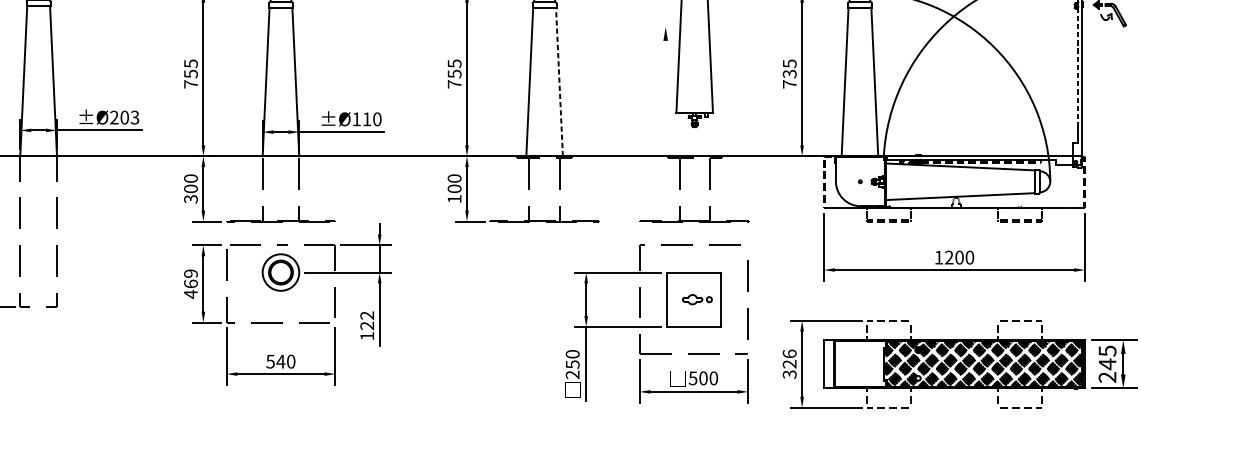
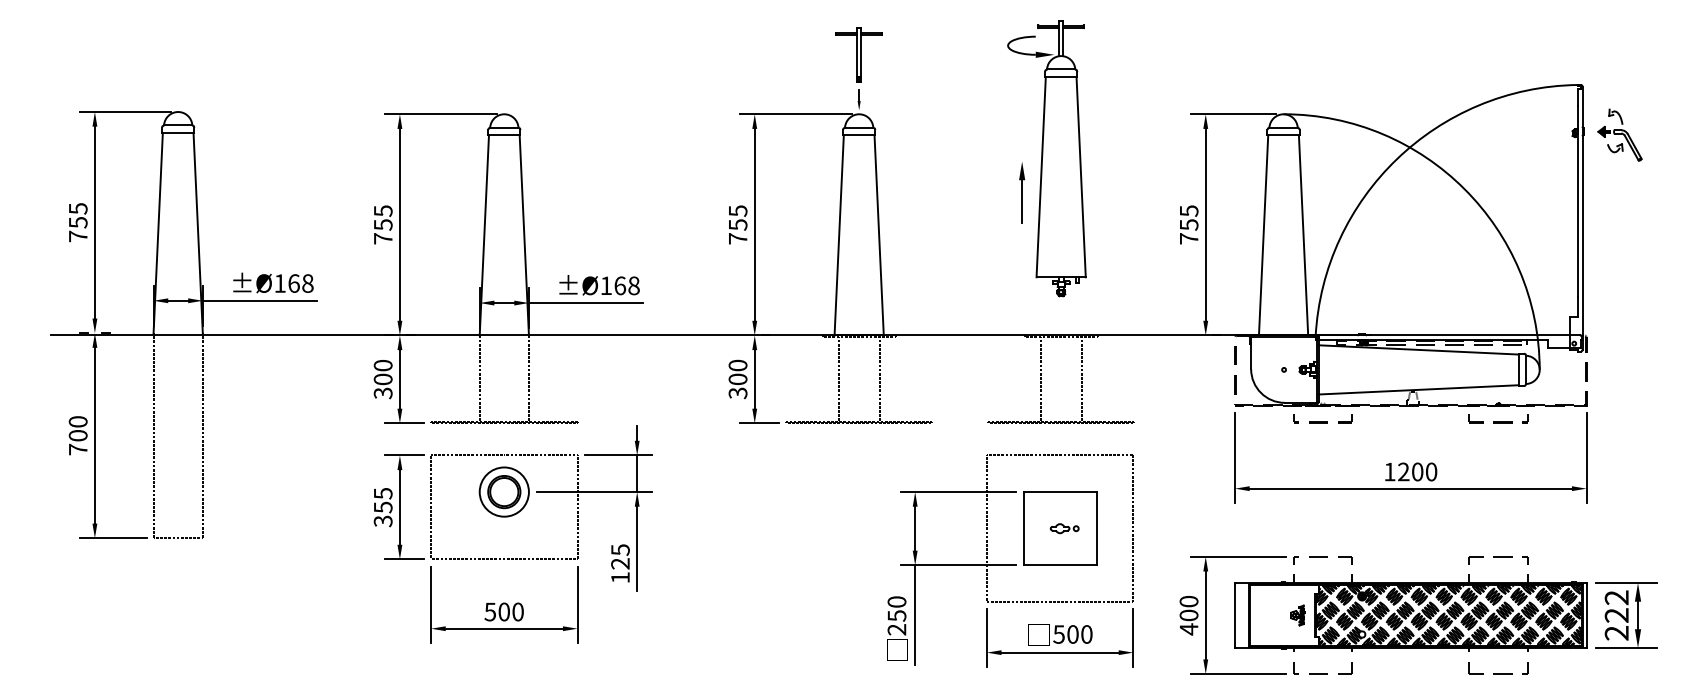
line: (665, 56) -> (1022, 201), added
line: (1078, 66) -> (1577, 214), dashed -> solid
text: (789, 73) -> (1188, 224), 735 -> 755
line: (559, 81) -> (879, 234), dashed -> solid
text: (124, 117) -> (293, 283), ±Ø203 -> ±Ø168
text: (371, 119) -> (626, 285), ±Ø110 -> ±Ø168
text: (454, 199) -> (737, 393), 100 -> 300
text: (190, 284) -> (382, 507), 469 -> 355
part: (697, 299) -> (1064, 528), size x0.71
text: (367, 315) -> (620, 549), 122 -> 125
text: (1107, 357) -> (1616, 606), 245 -> 222
text: (281, 361) -> (504, 611), 540 -> 500
text: (789, 364) -> (1188, 615), 326 -> 400
part: (870, 364) -> (1297, 615), added

